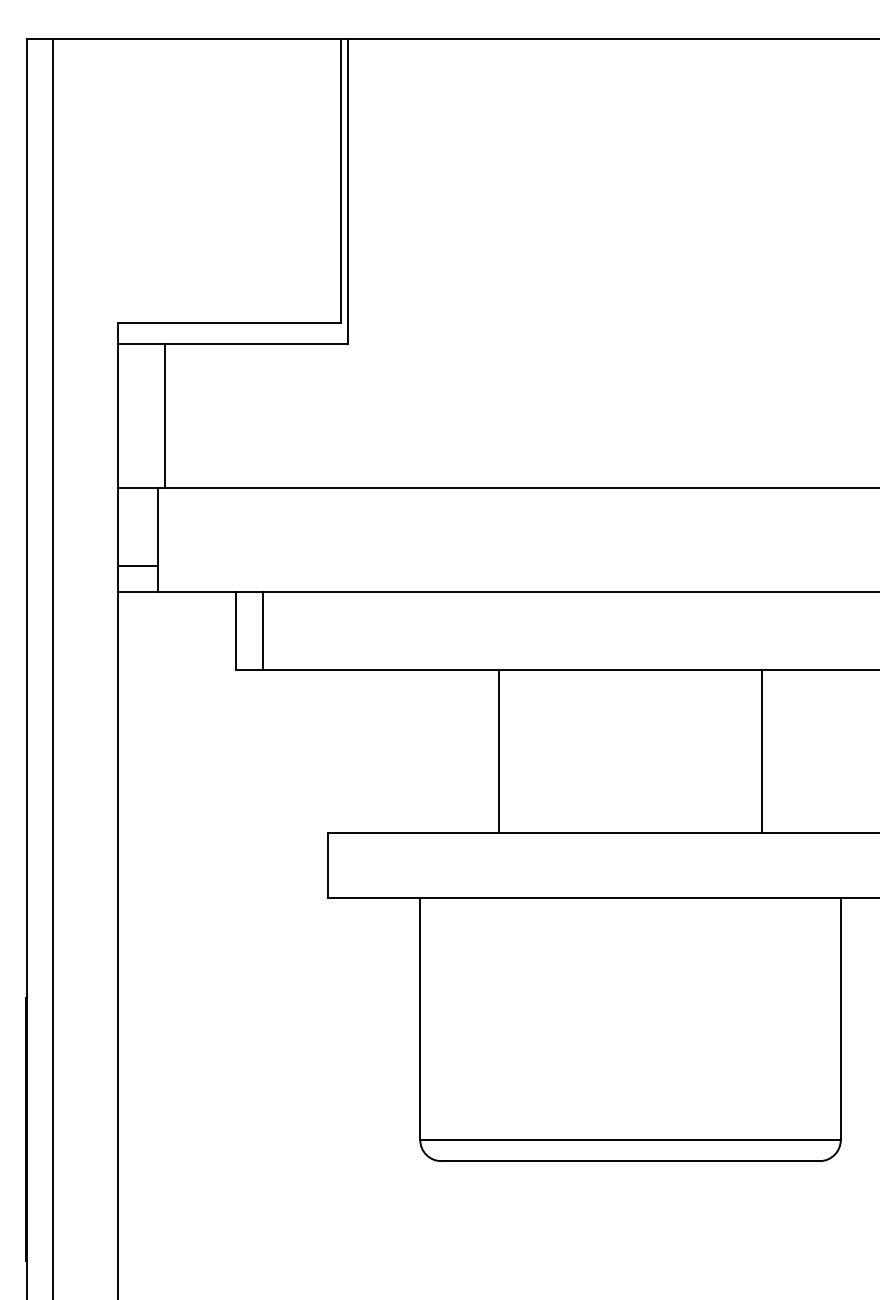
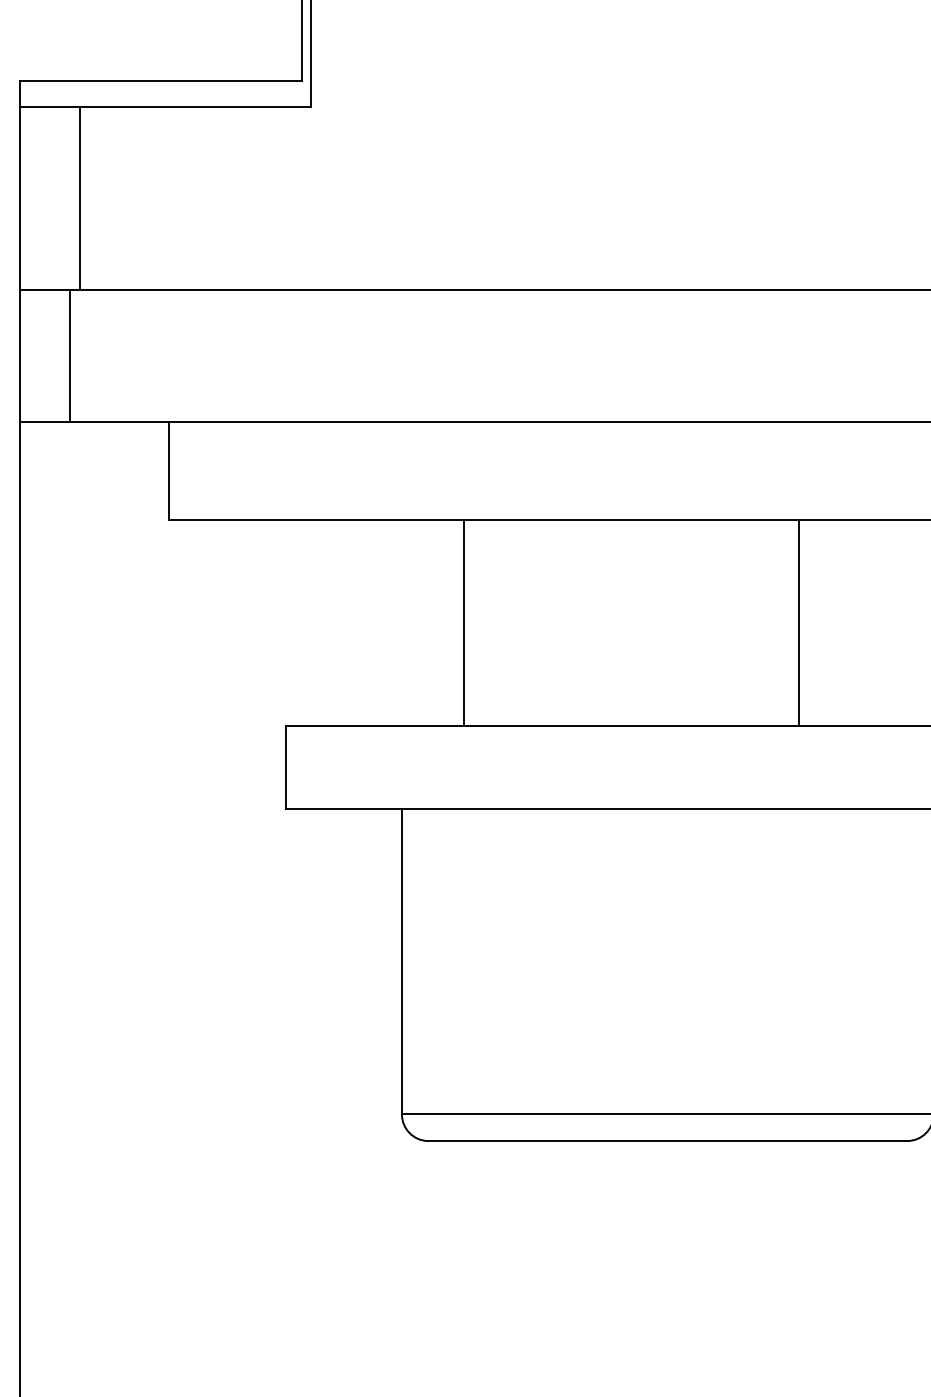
line: (137, 565) -> (44, 387), removed
line: (262, 630) -> (202, 469), removed
line: (499, 750) -> (464, 621), moved
line: (761, 750) -> (798, 621), moved

